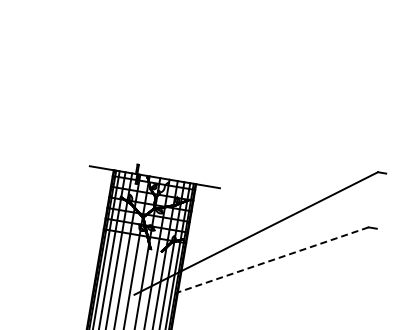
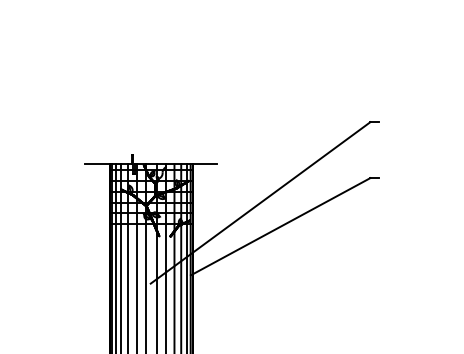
line: (271, 260) -> (280, 226), dashed -> solid

